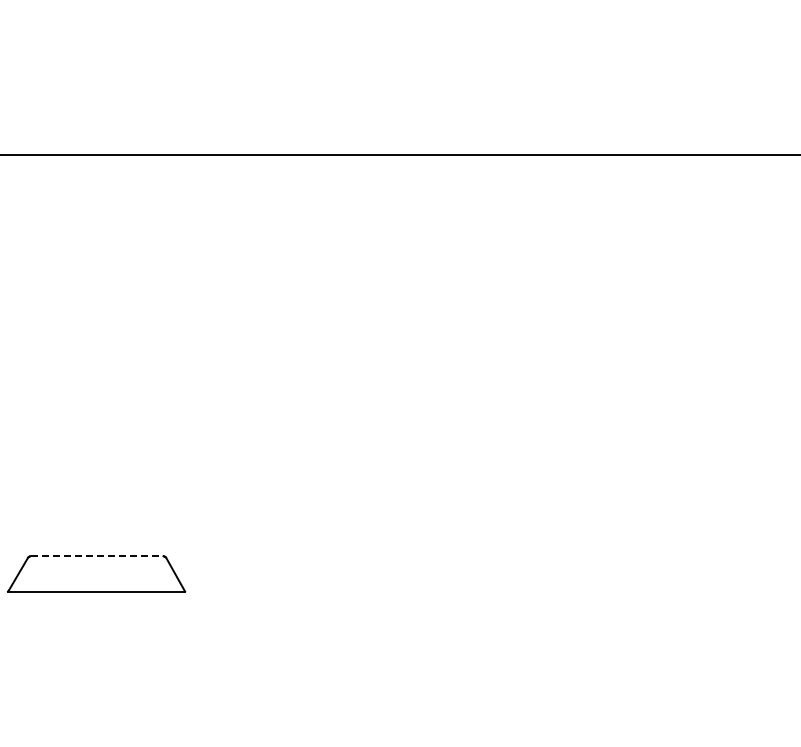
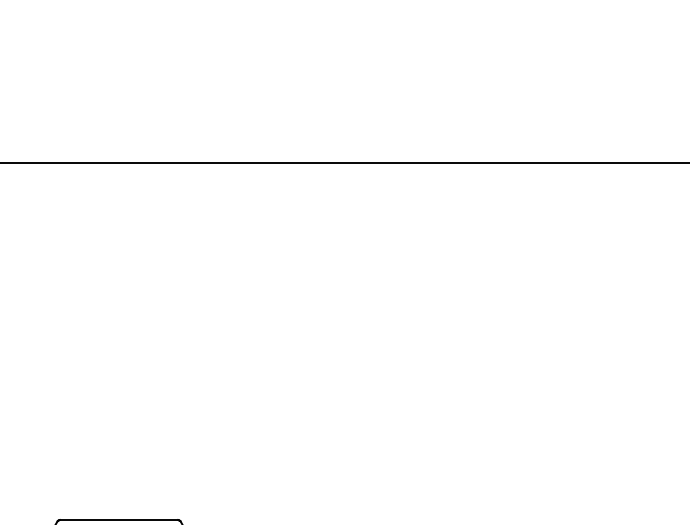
line: (97, 556) -> (119, 520), dashed -> solid

